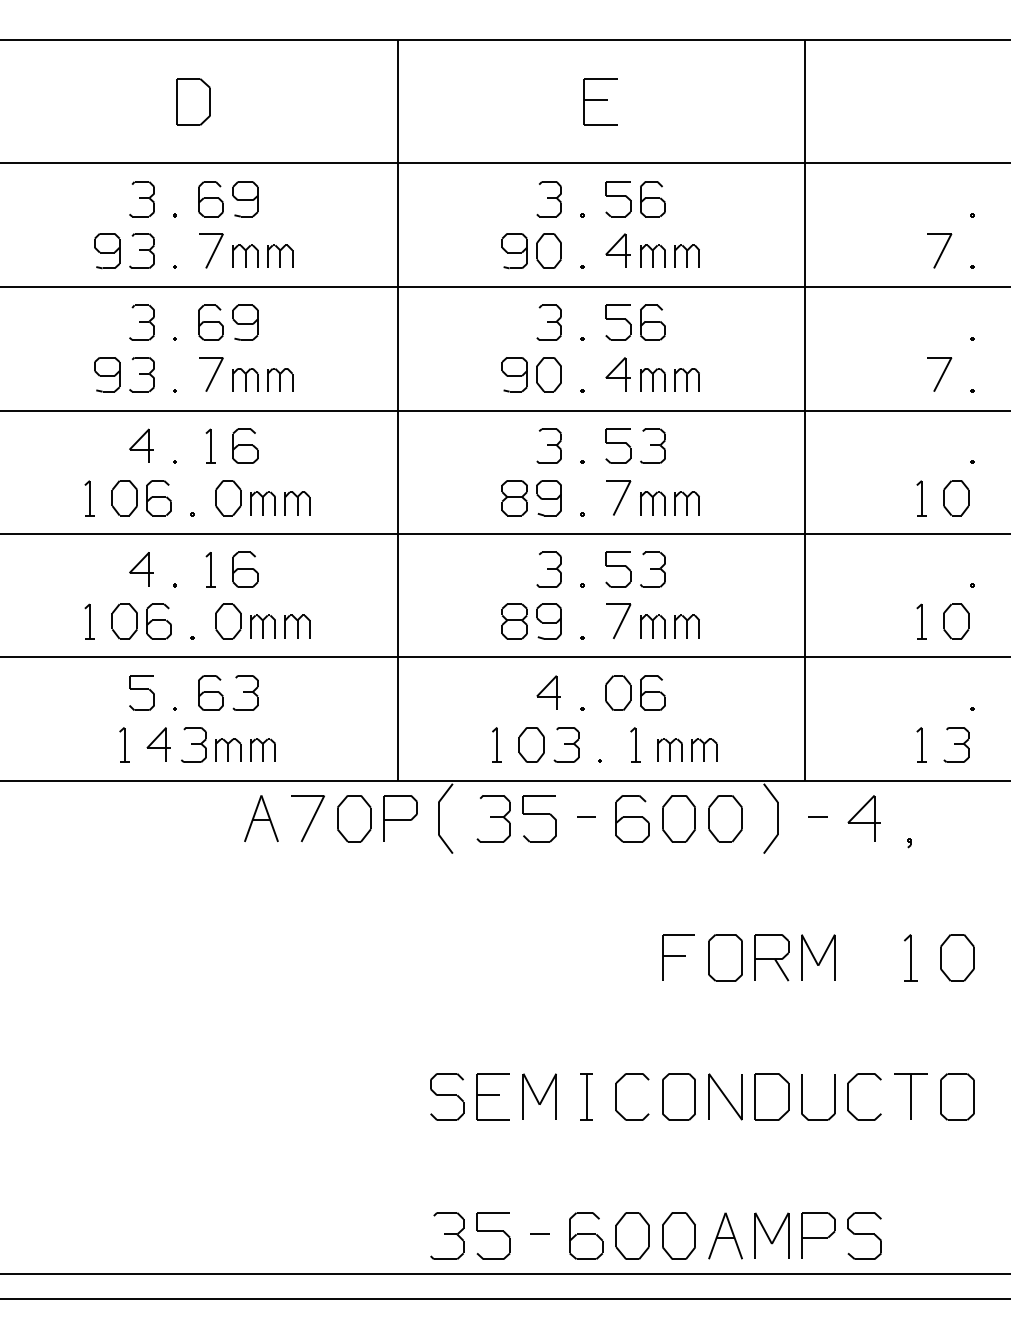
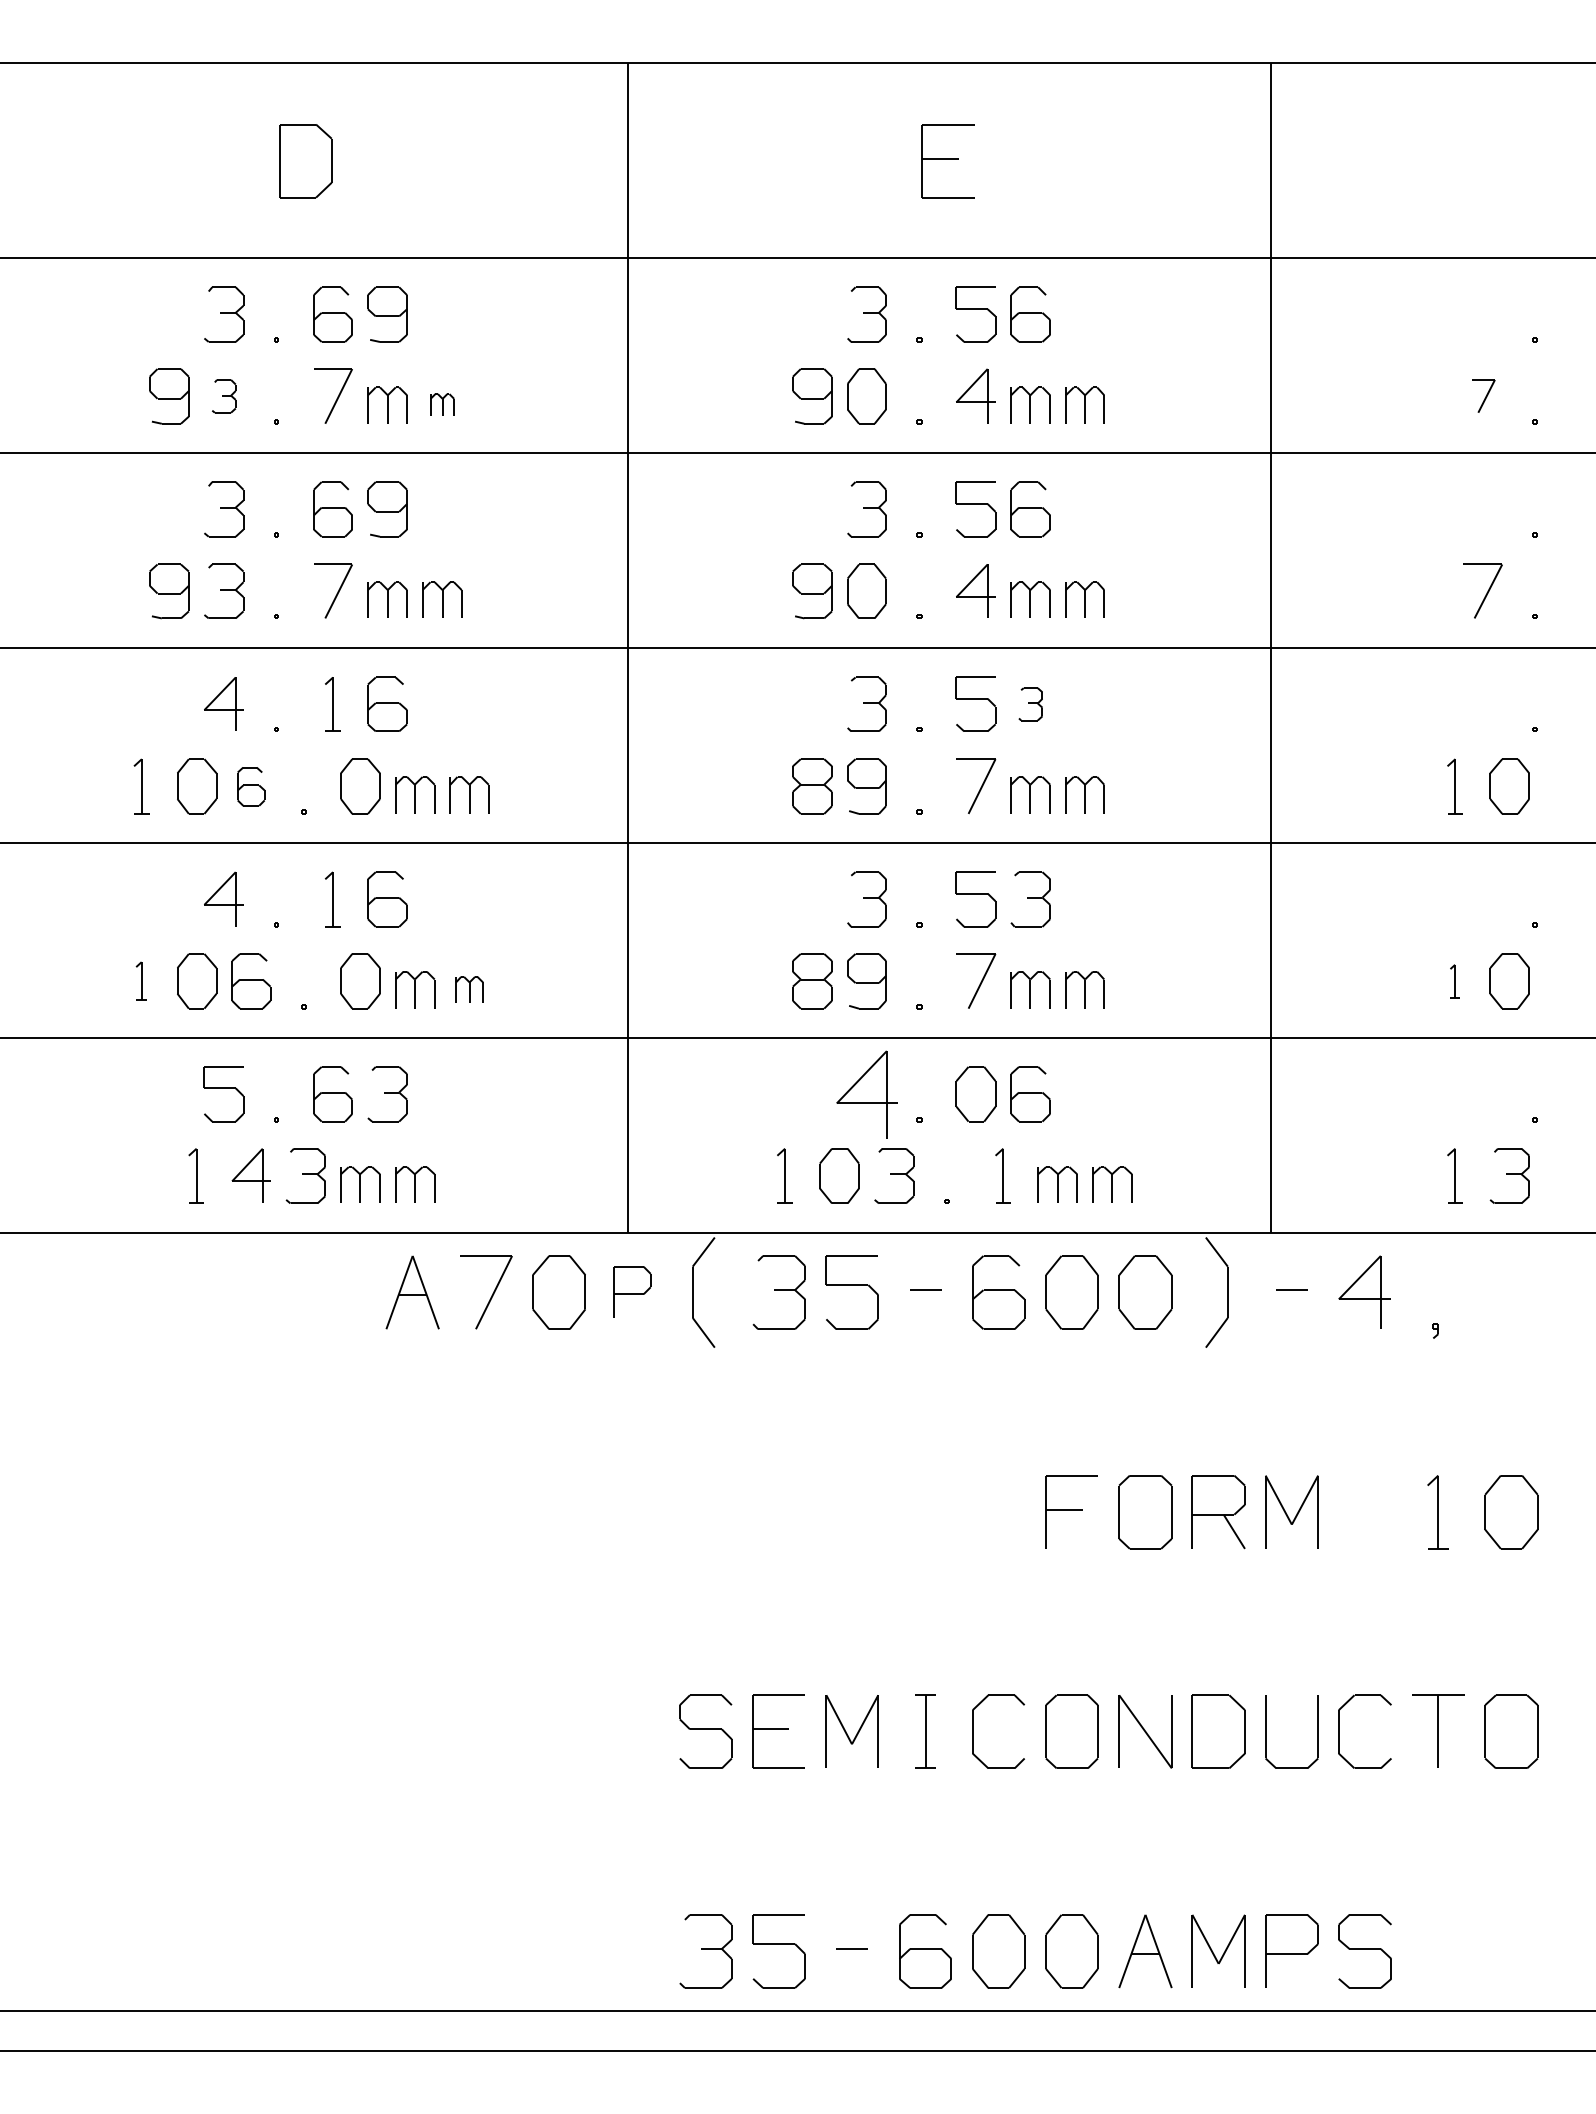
part: (141, 250) -> (223, 395), size x0.6
part: (939, 250) -> (1483, 395), size x0.6
part: (280, 255) -> (442, 403), size x0.6
part: (652, 445) -> (1030, 703), size x0.6
part: (158, 498) -> (250, 787), size x0.7
part: (89, 621) -> (141, 981), size x0.7
part: (921, 621) -> (1454, 981), size x0.6
part: (297, 626) -> (469, 989), size x0.7
part: (548, 692) -> (865, 1093), size x1.6
part: (400, 818) -> (632, 1292), size x0.7

